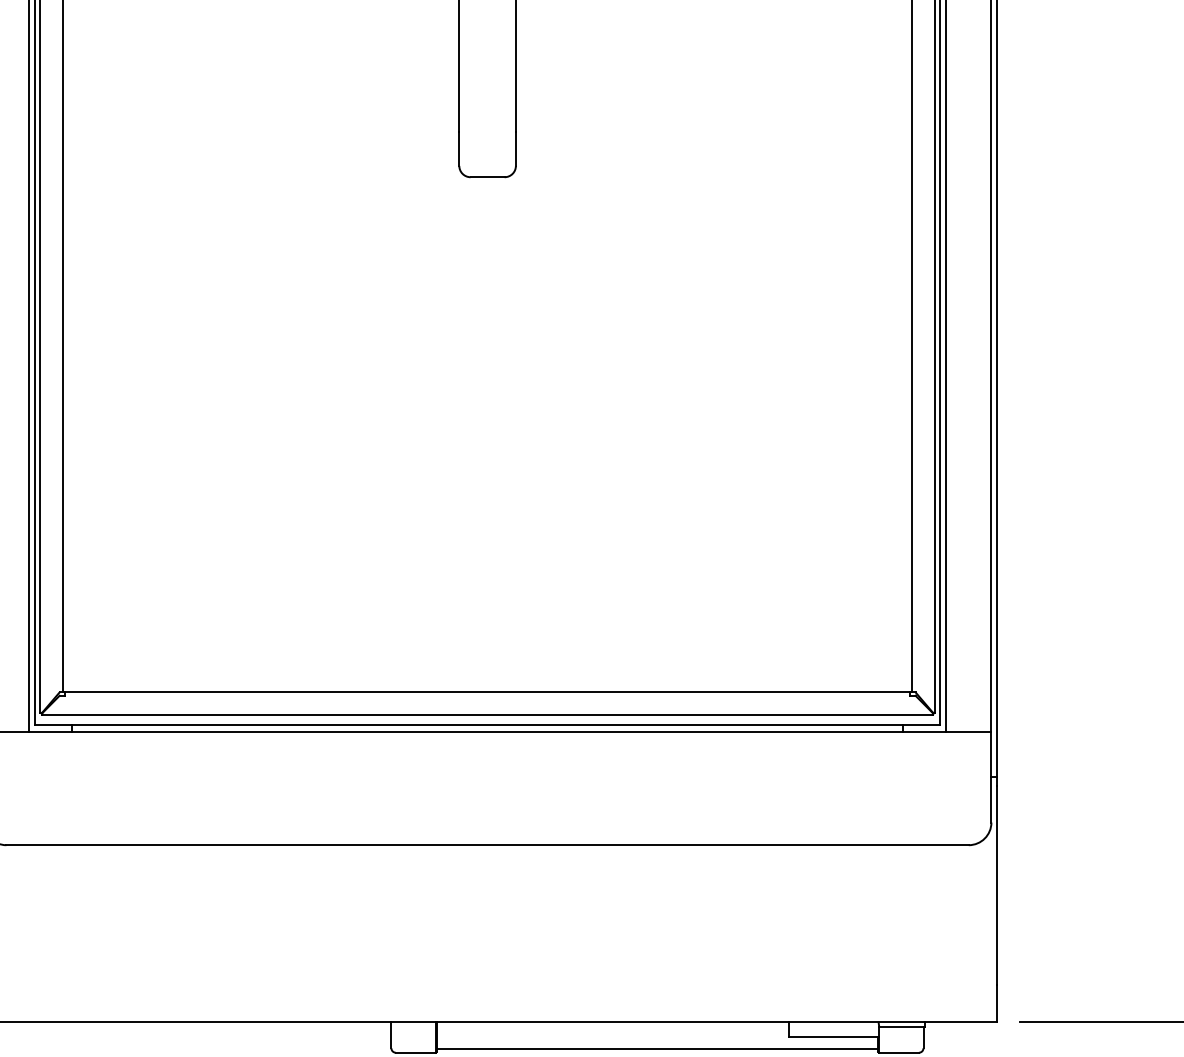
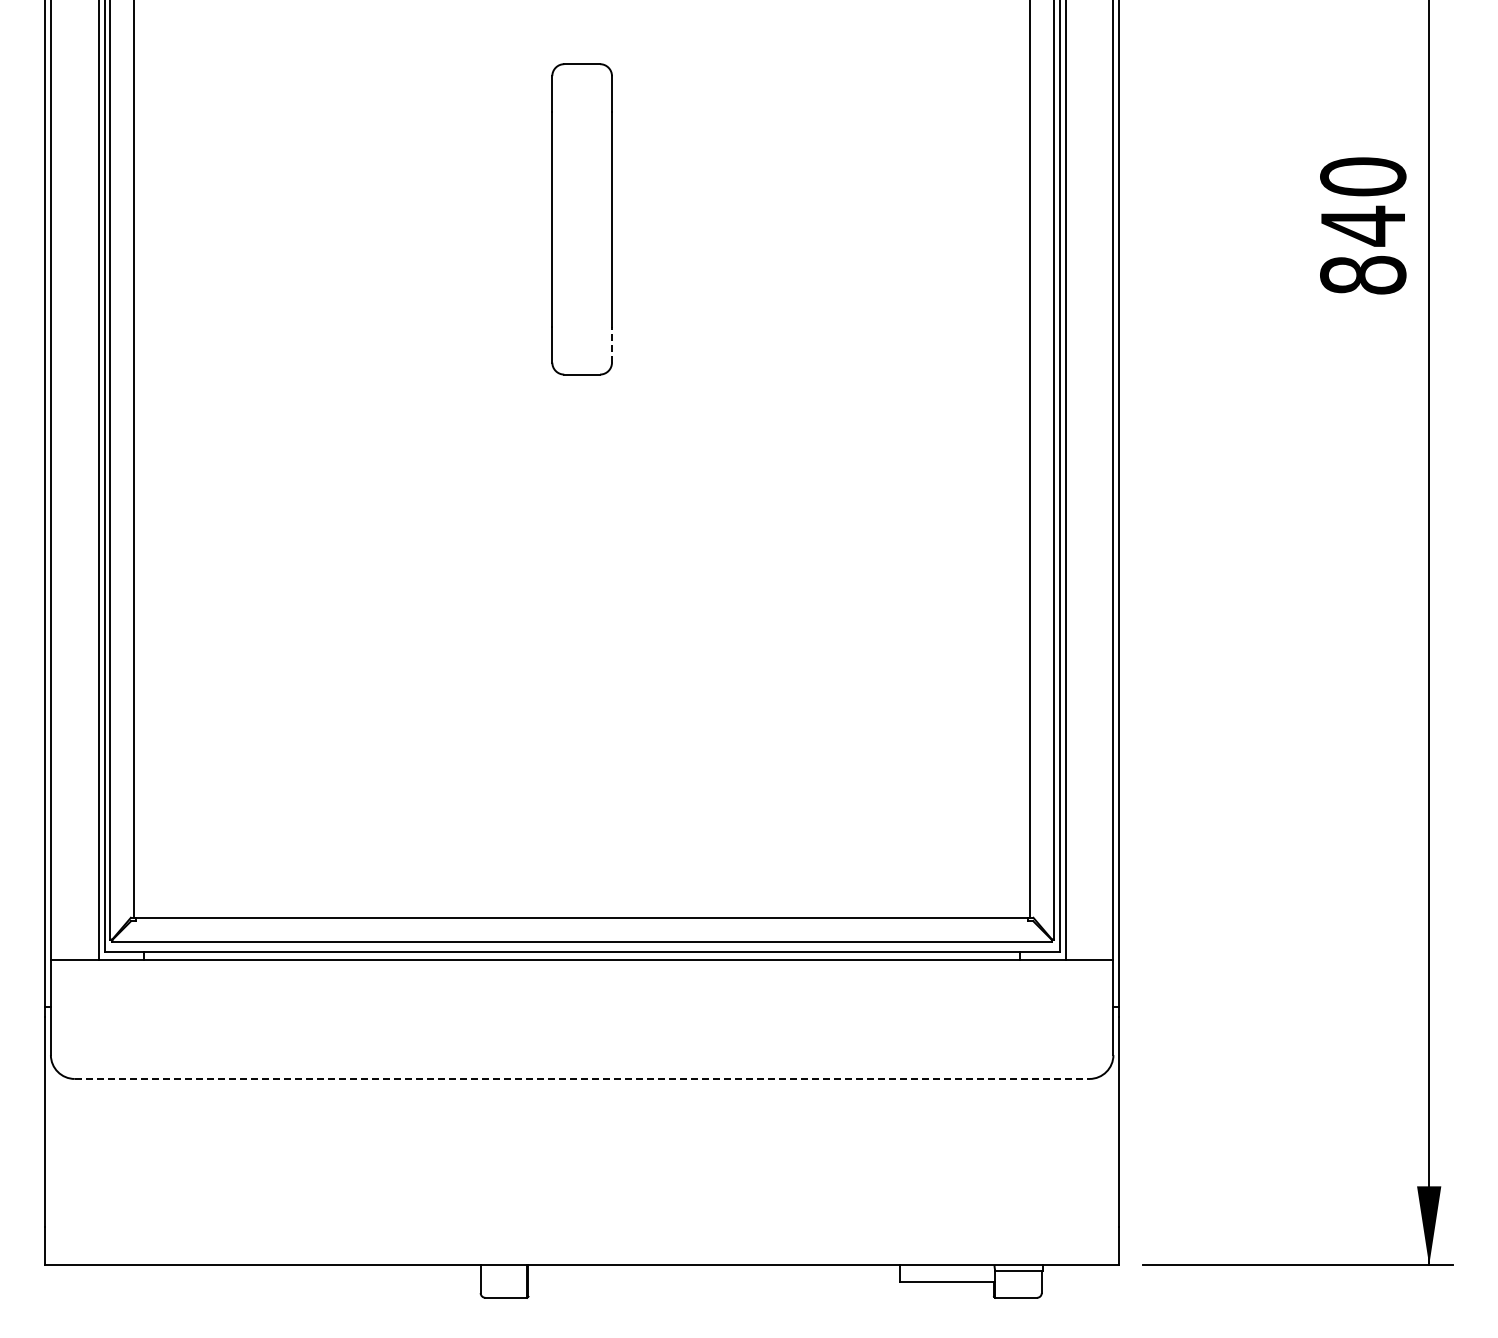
line: (516, 148) -> (612, 344), solid -> dashed
line: (487, 844) -> (582, 1078), solid -> dashed
line: (657, 1048) -> (761, 1293), removed

